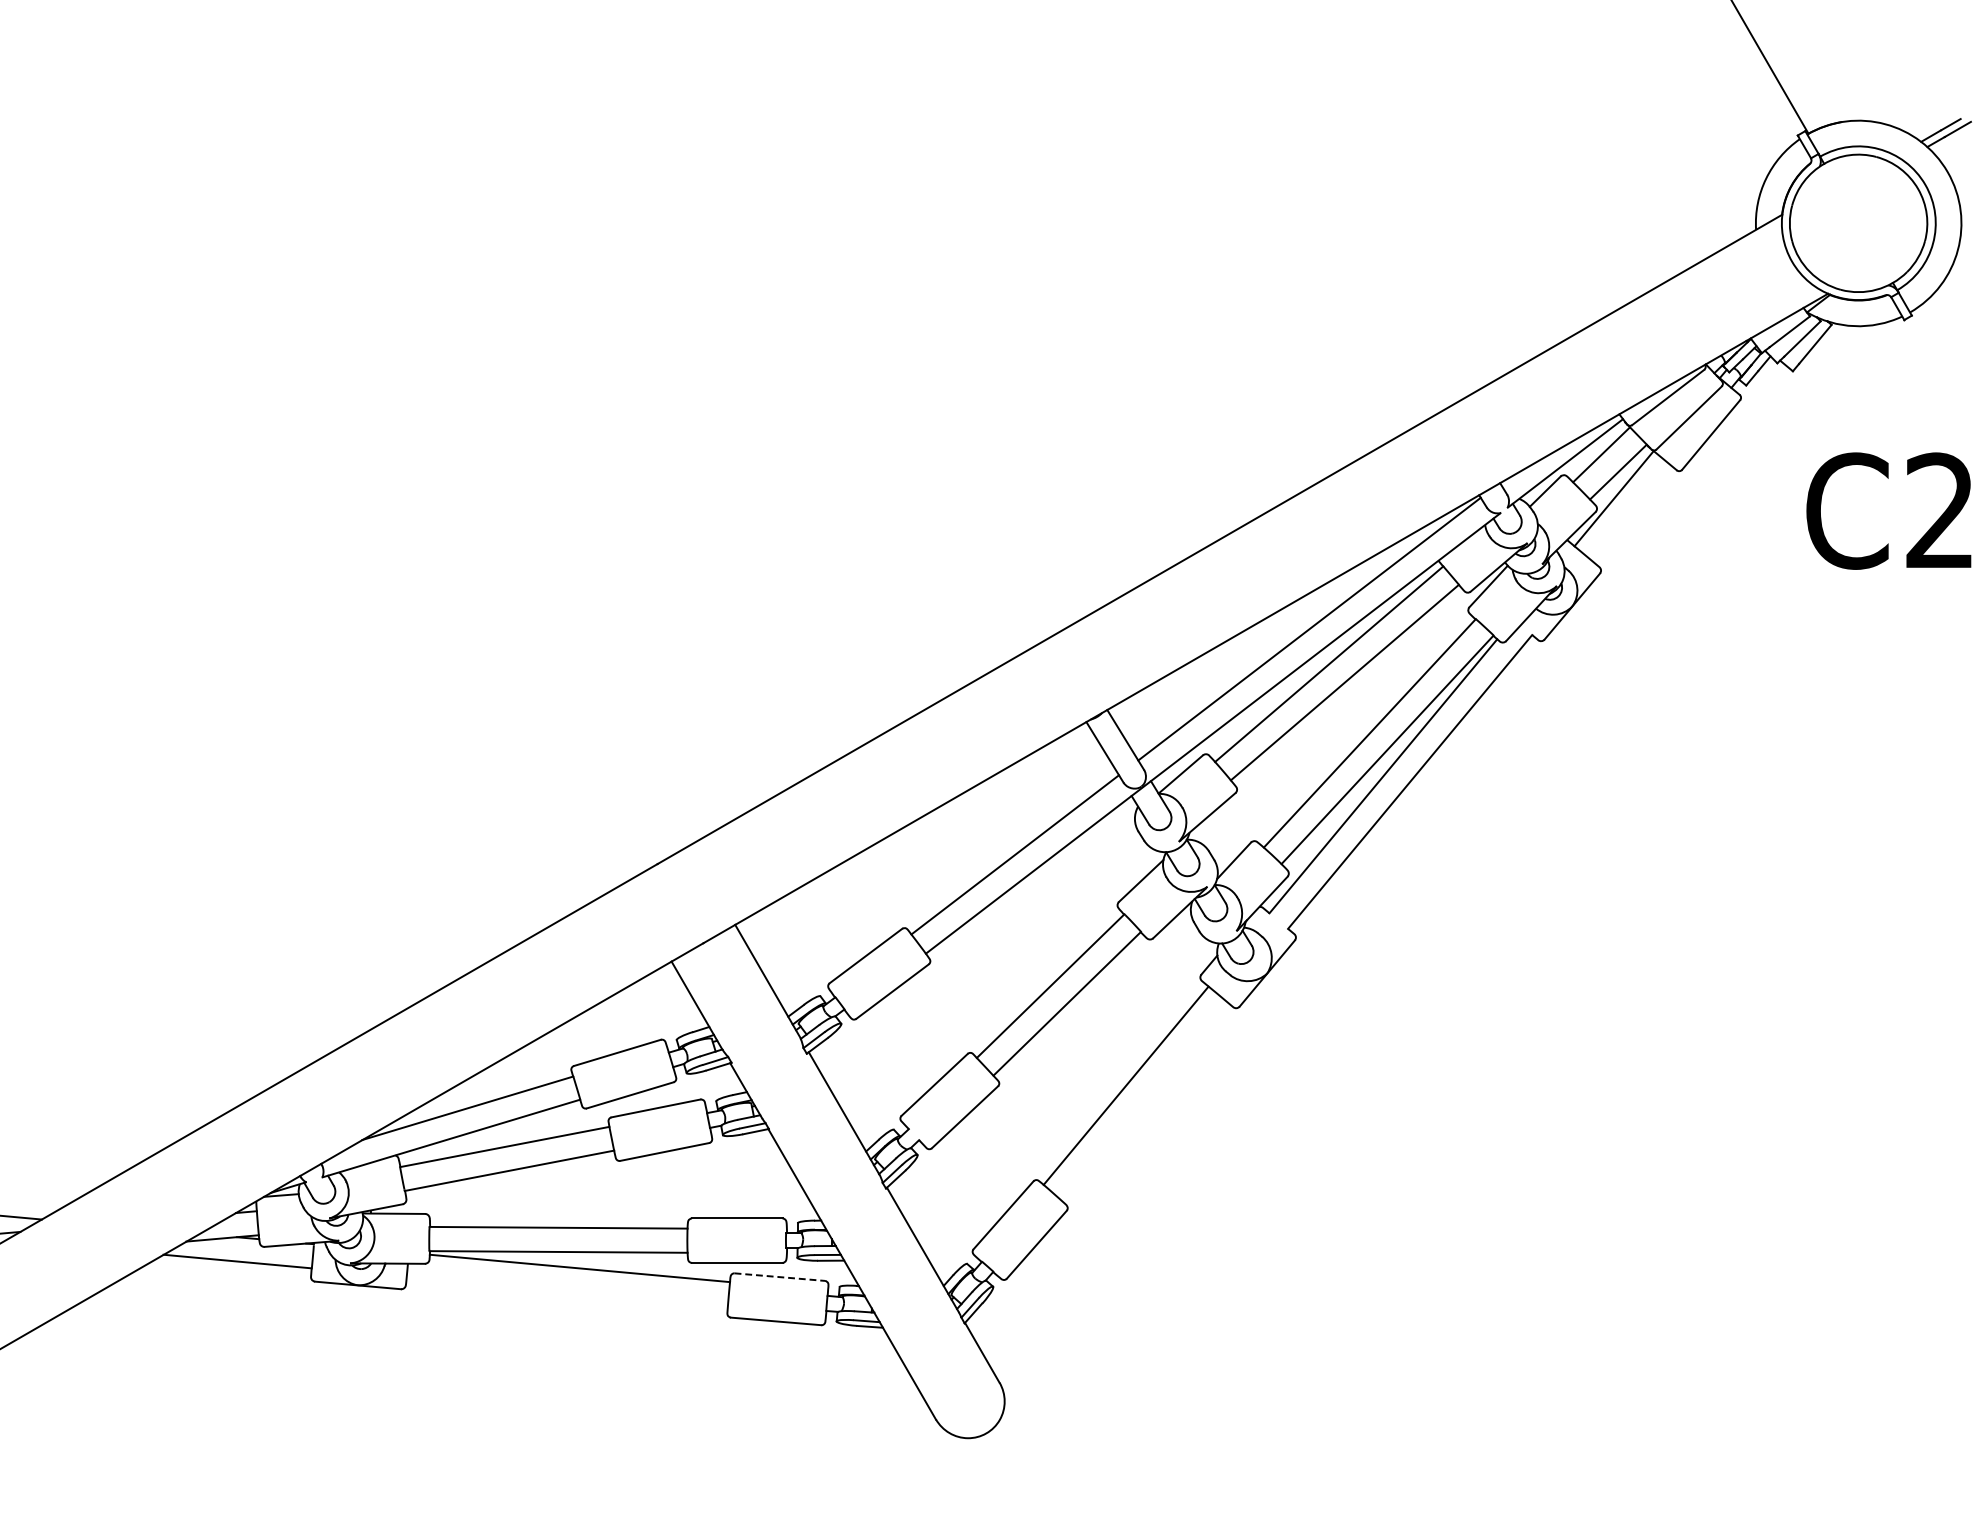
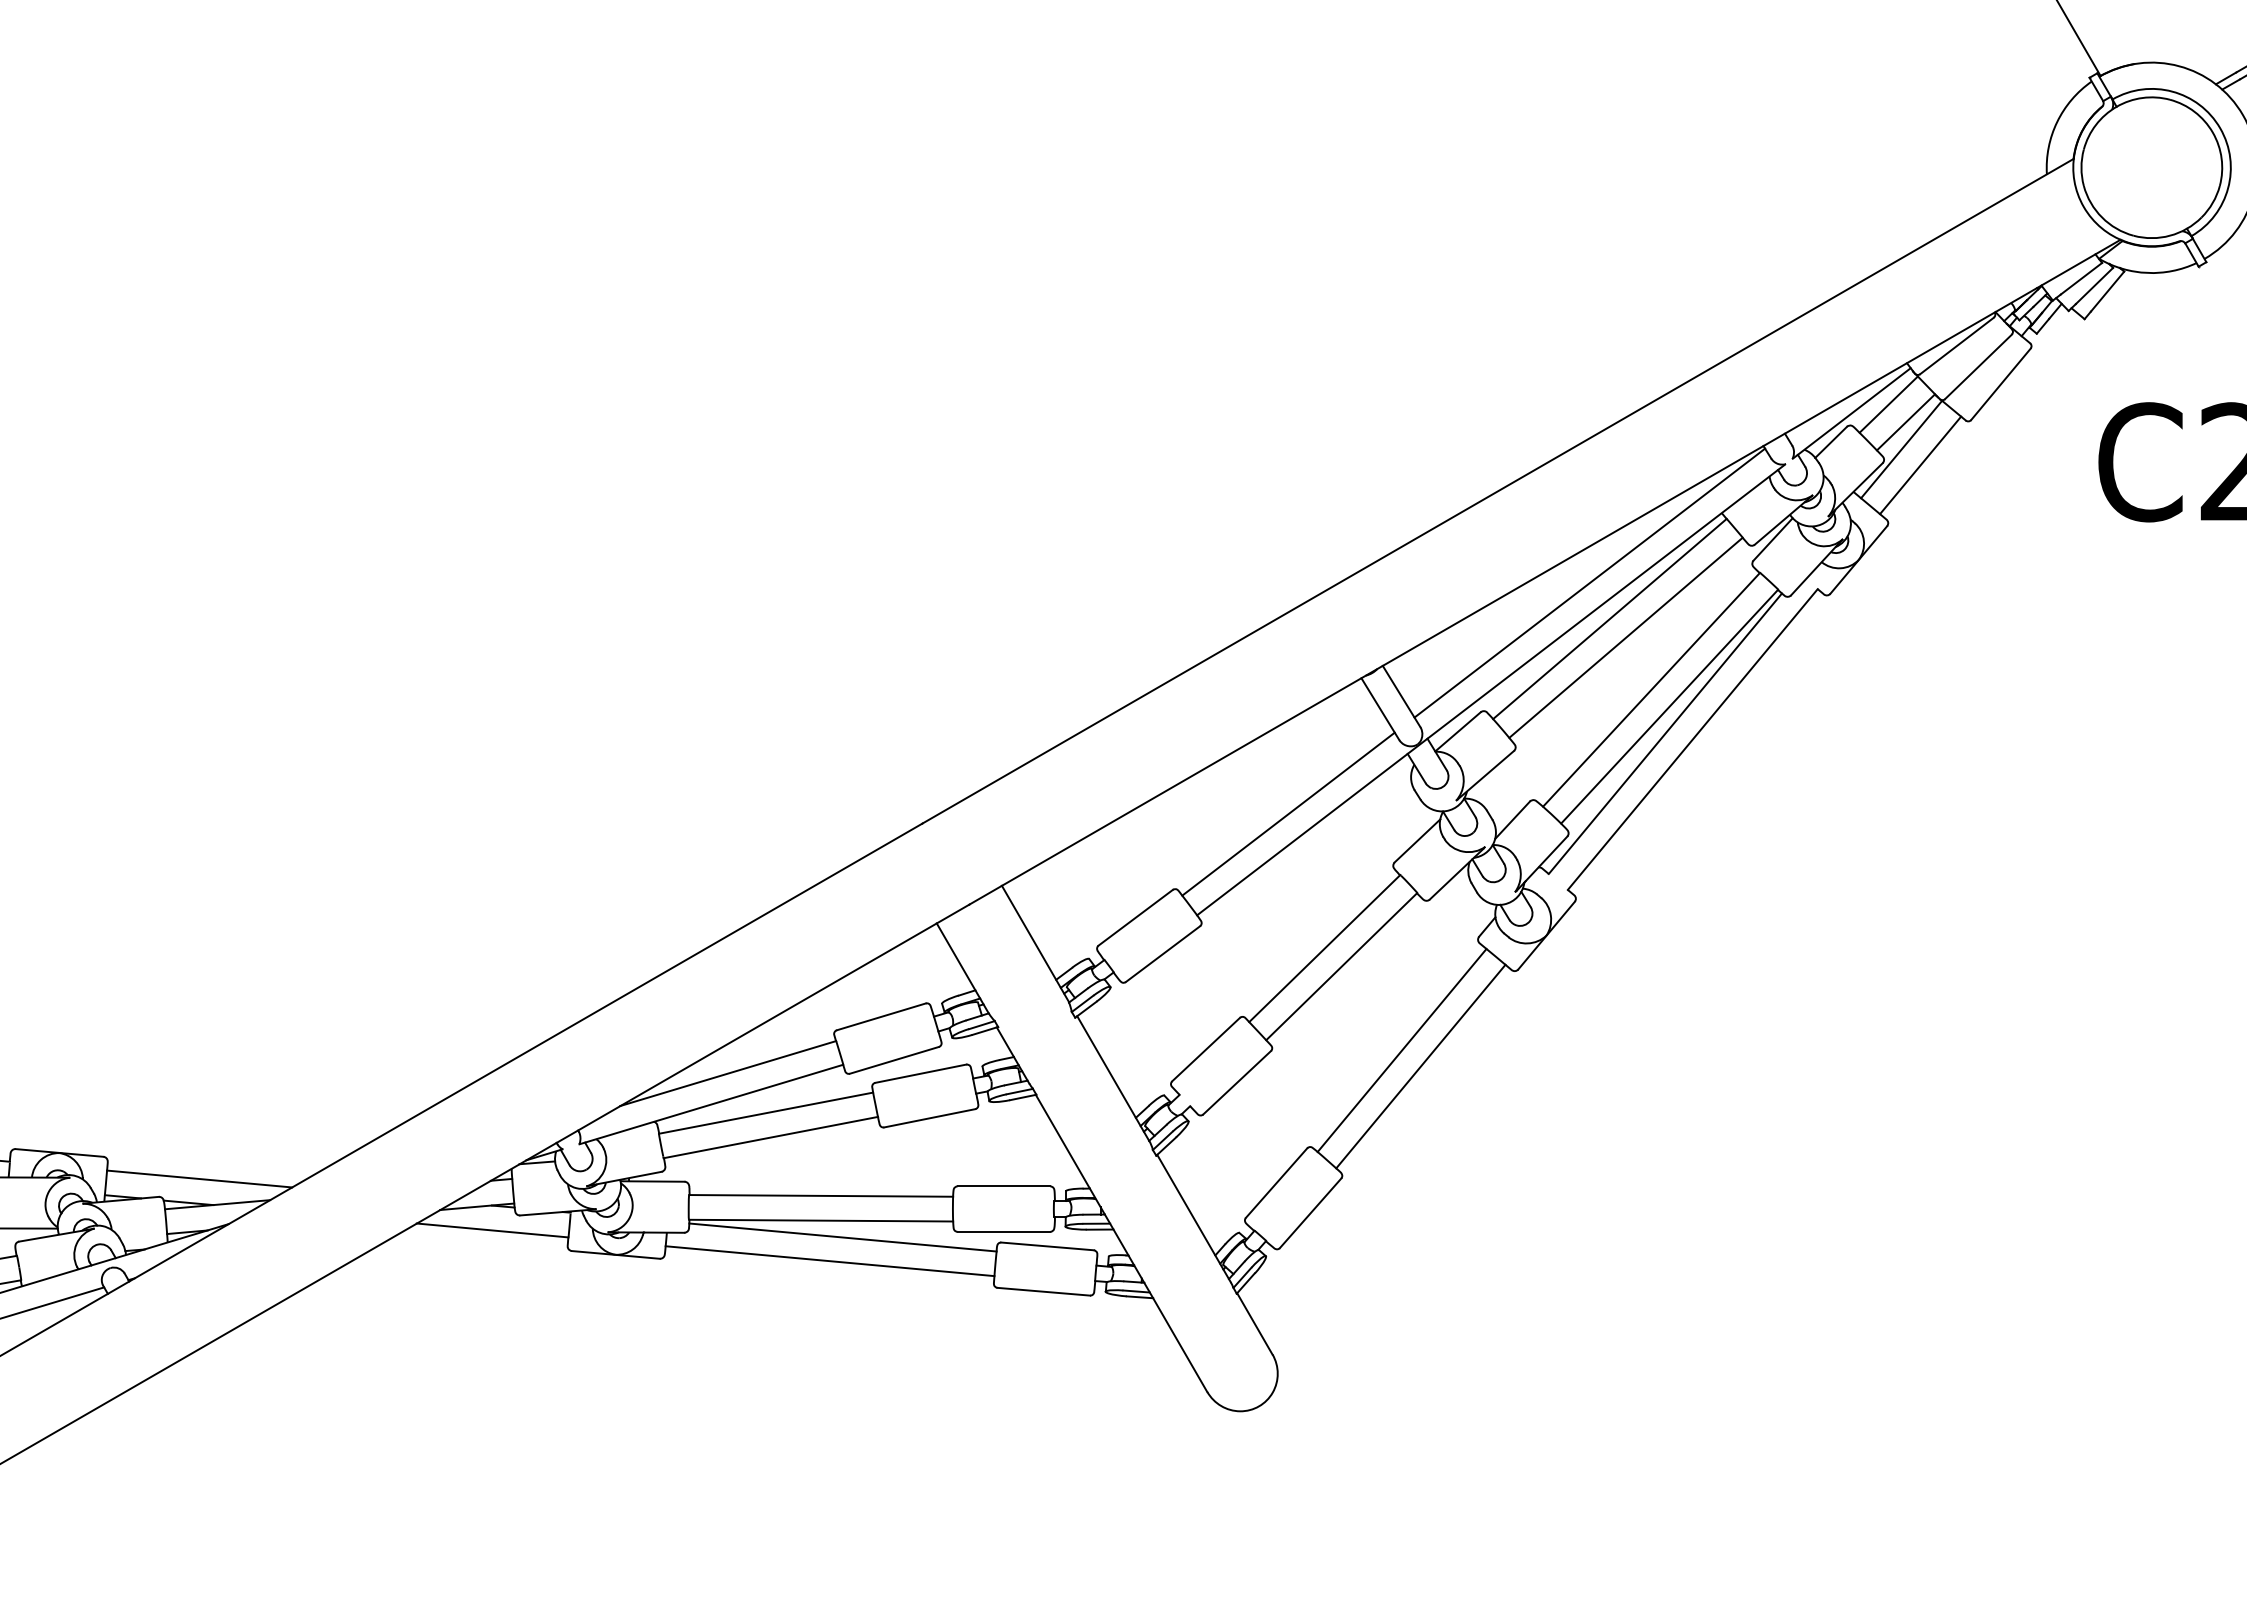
line: (1632, 514) -> (1920, 465), added
line: (1144, 1101) -> (1420, 1066), added
line: (780, 1277) -> (1048, 1246), dashed -> solid
line: (566, 1291) -> (829, 1261), added

